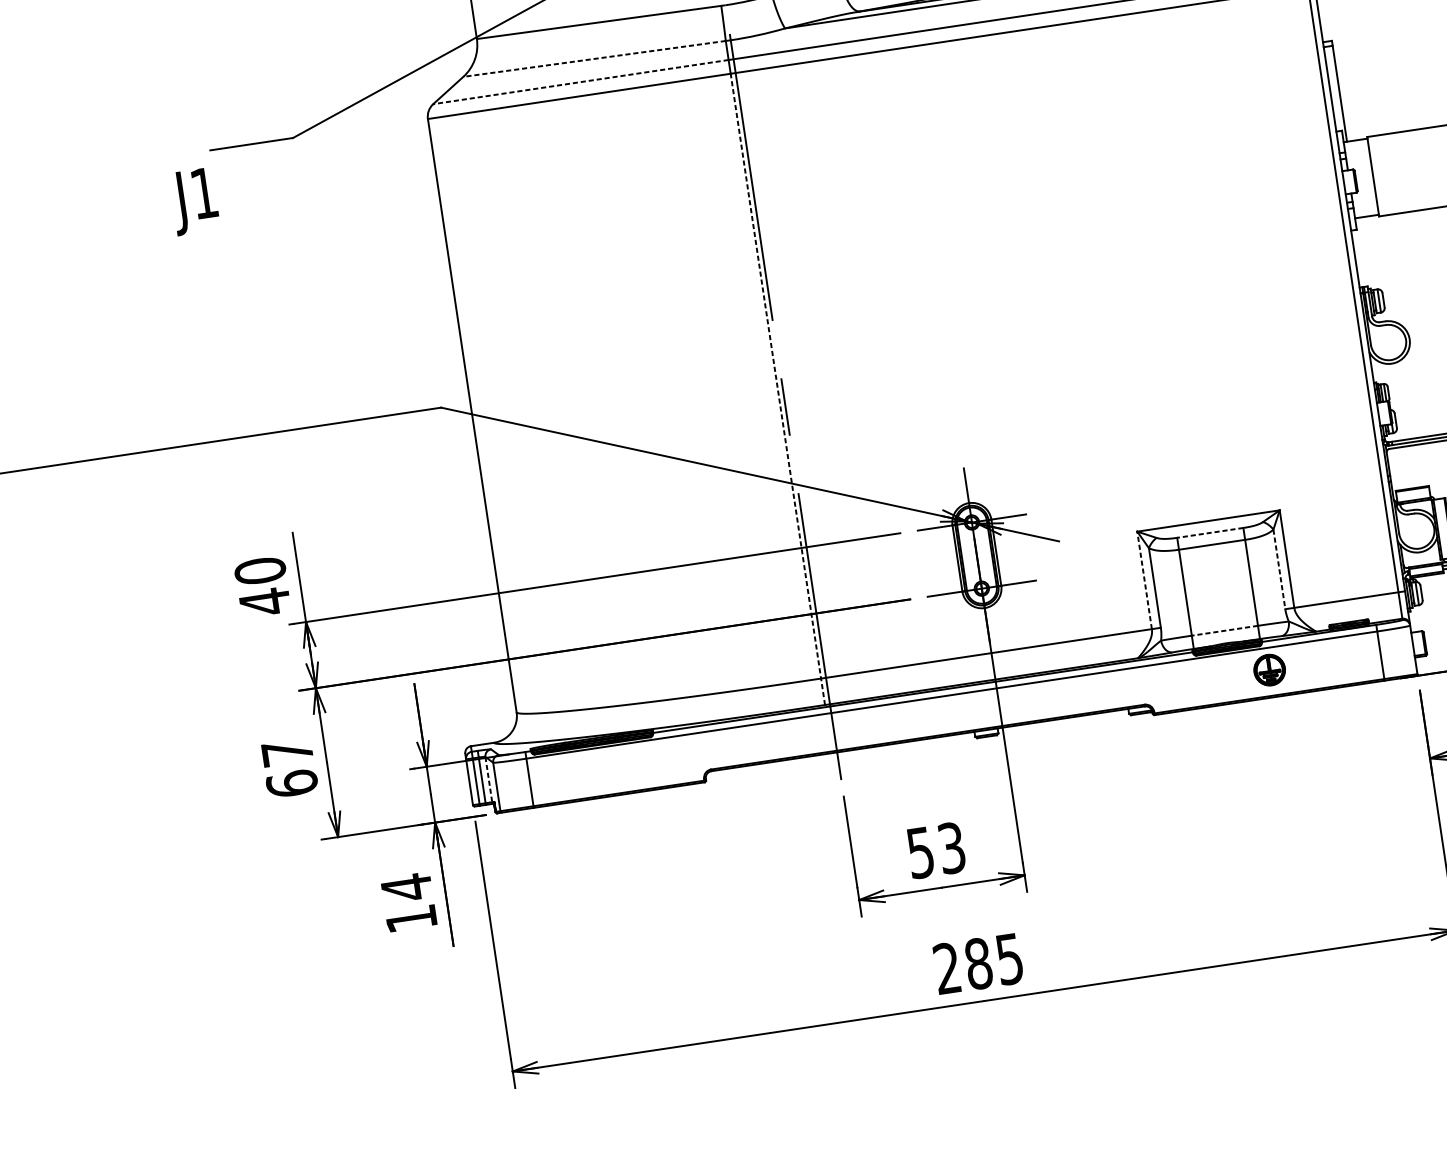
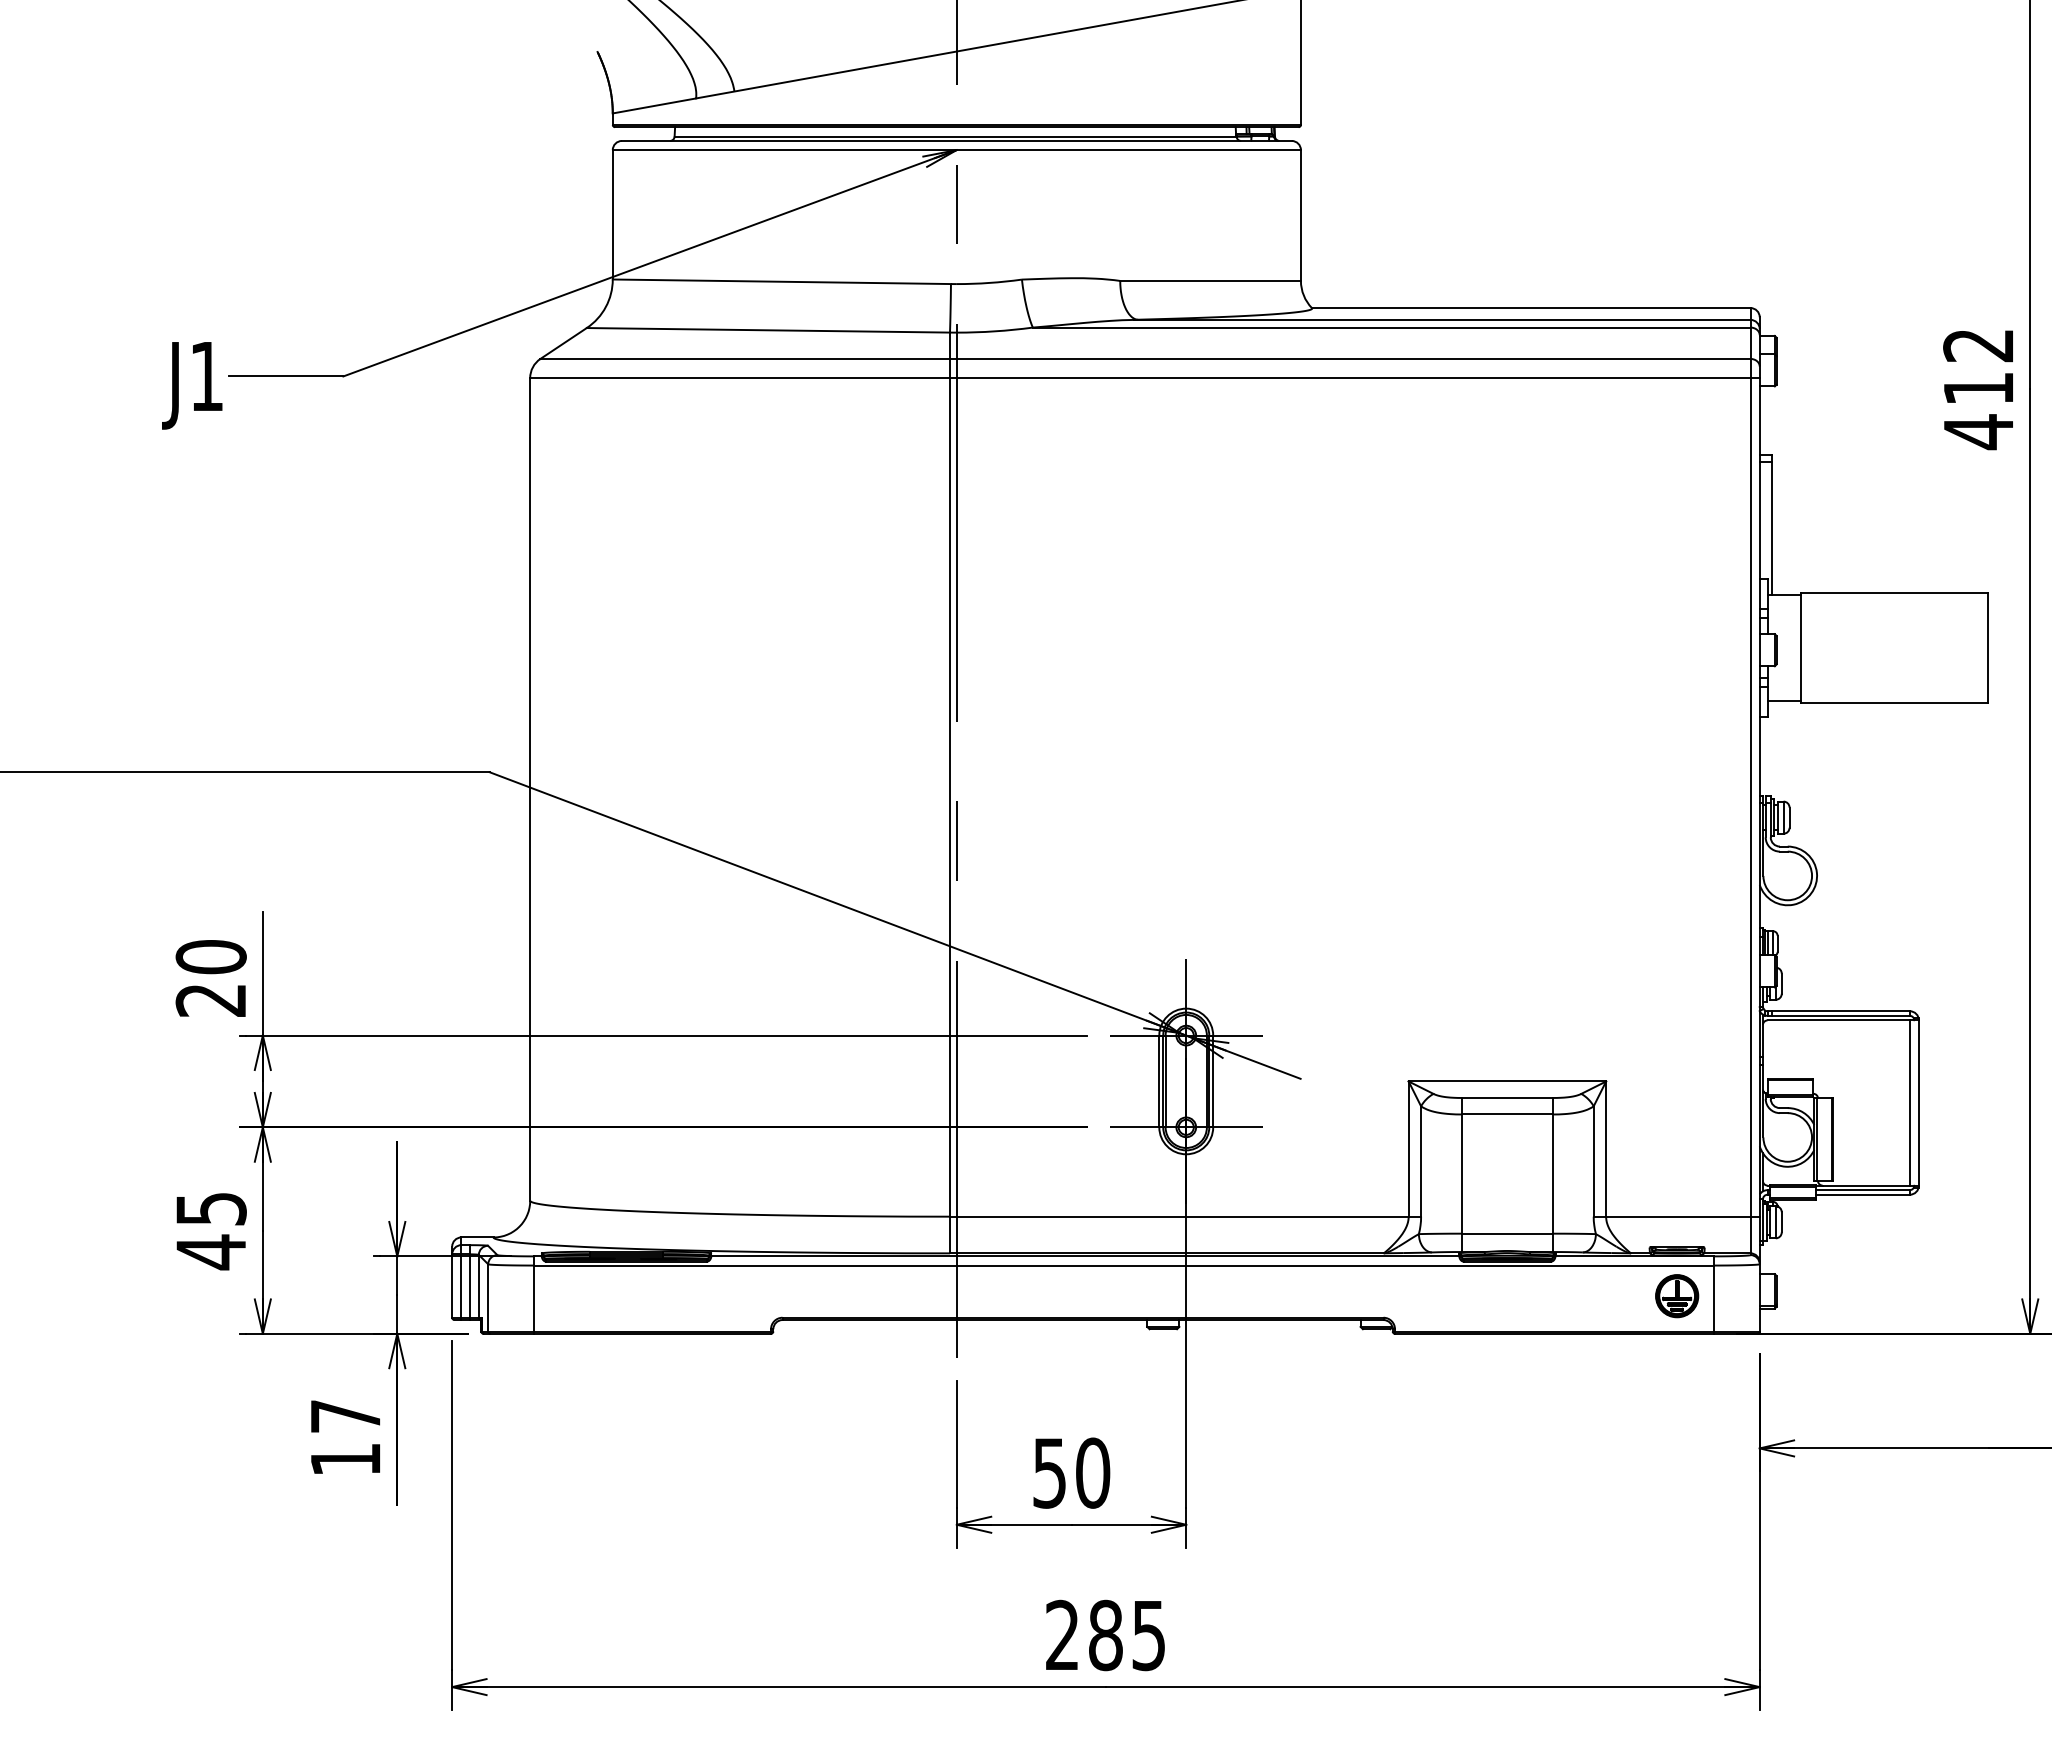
line: (594, 59) -> (768, 330), dashed -> solid
line: (581, 81) -> (745, 358), dashed -> solid
text: (194, 201) -> (192, 385), moved
line: (777, 389) -> (949, 815), dashed -> solid
line: (1210, 532) -> (1507, 1097), dashed -> solid
line: (1279, 570) -> (1593, 1162), dashed -> solid
line: (1144, 580) -> (1408, 1149), dashed -> solid
text: (264, 602) -> (210, 1000), 40 -> 20
line: (1224, 630) -> (1507, 1233), dashed -> solid
part: (1269, 670) -> (1677, 1296), moved
text: (289, 768) -> (210, 1231), 67 -> 45
line: (488, 779) -> (478, 1286), dashed -> solid
text: (952, 847) -> (1093, 1472), 53 -> 50
text: (406, 887) -> (345, 1416), 14 -> 17

